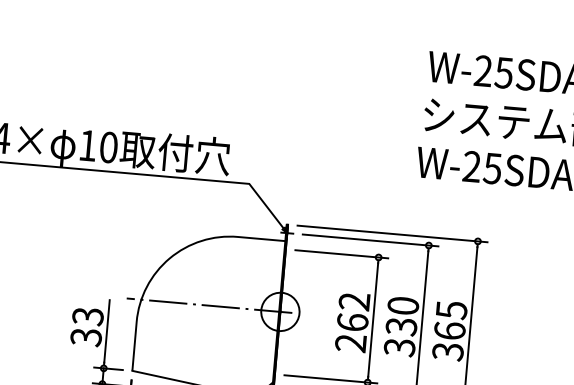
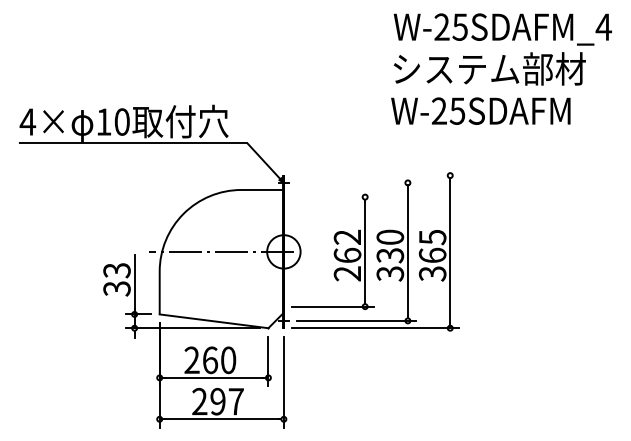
line: (392, 233) -> (375, 175), removed
line: (370, 239) -> (356, 182), removed
line: (341, 254) -> (332, 197), removed

